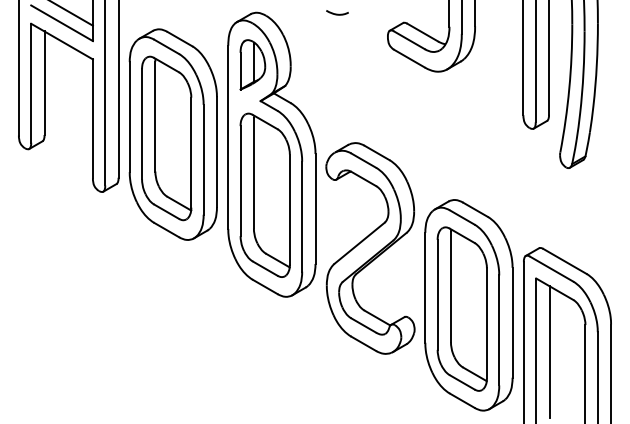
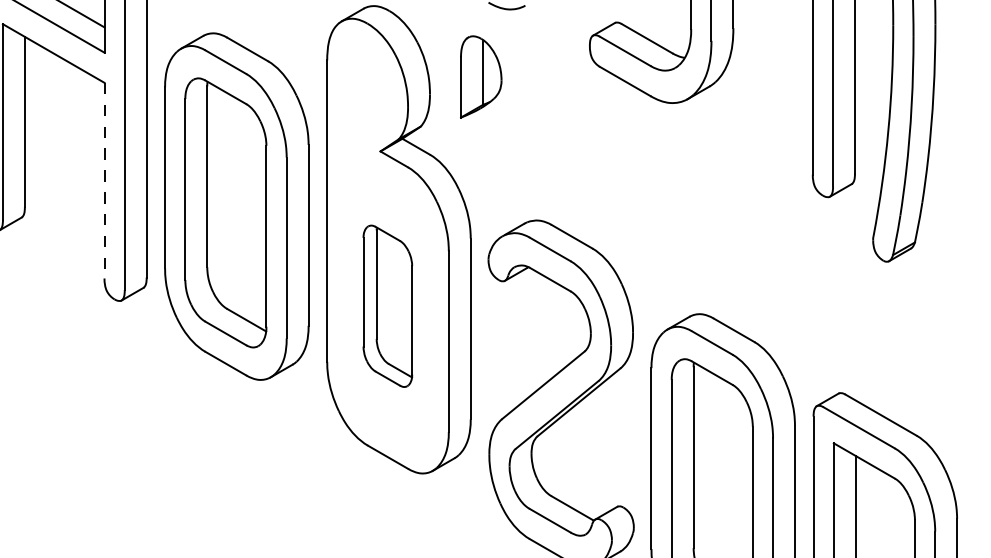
part: (252, 64) -> (480, 76), moved
line: (92, 119) -> (103, 181), solid -> dashed
part: (264, 194) -> (386, 305), size x0.6

